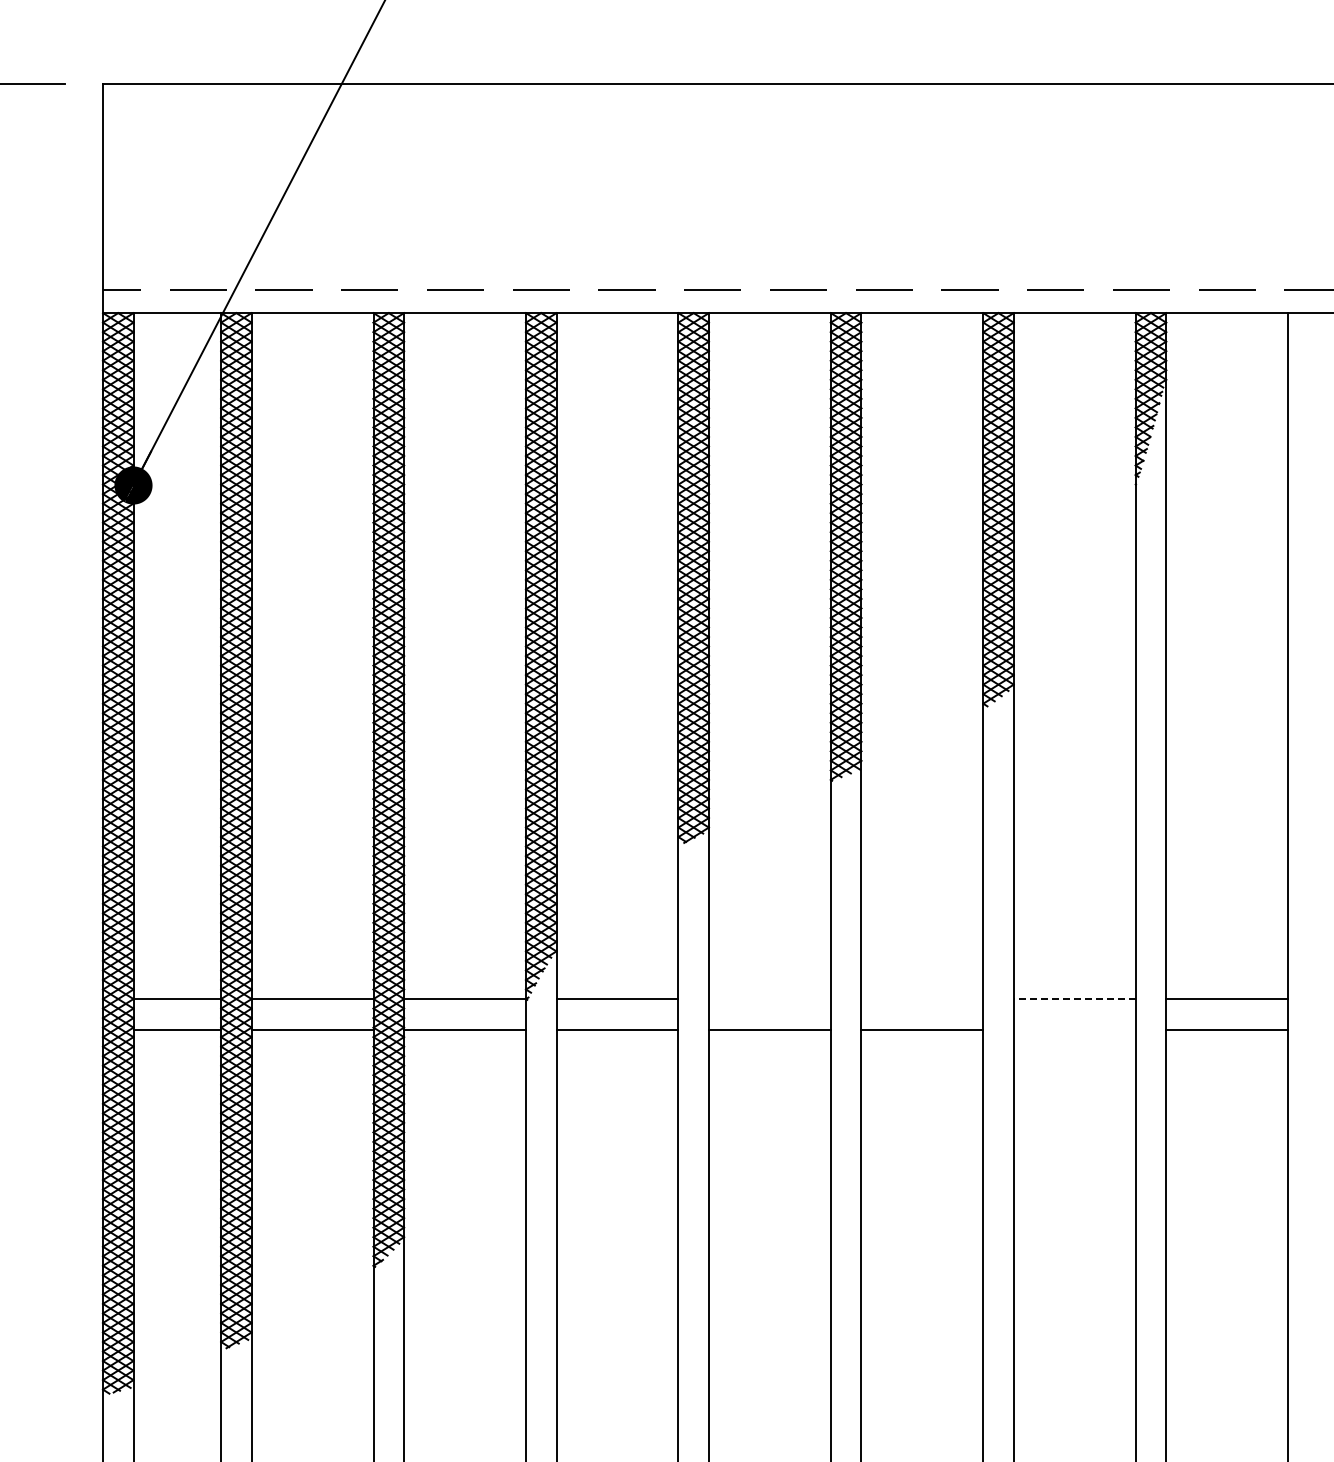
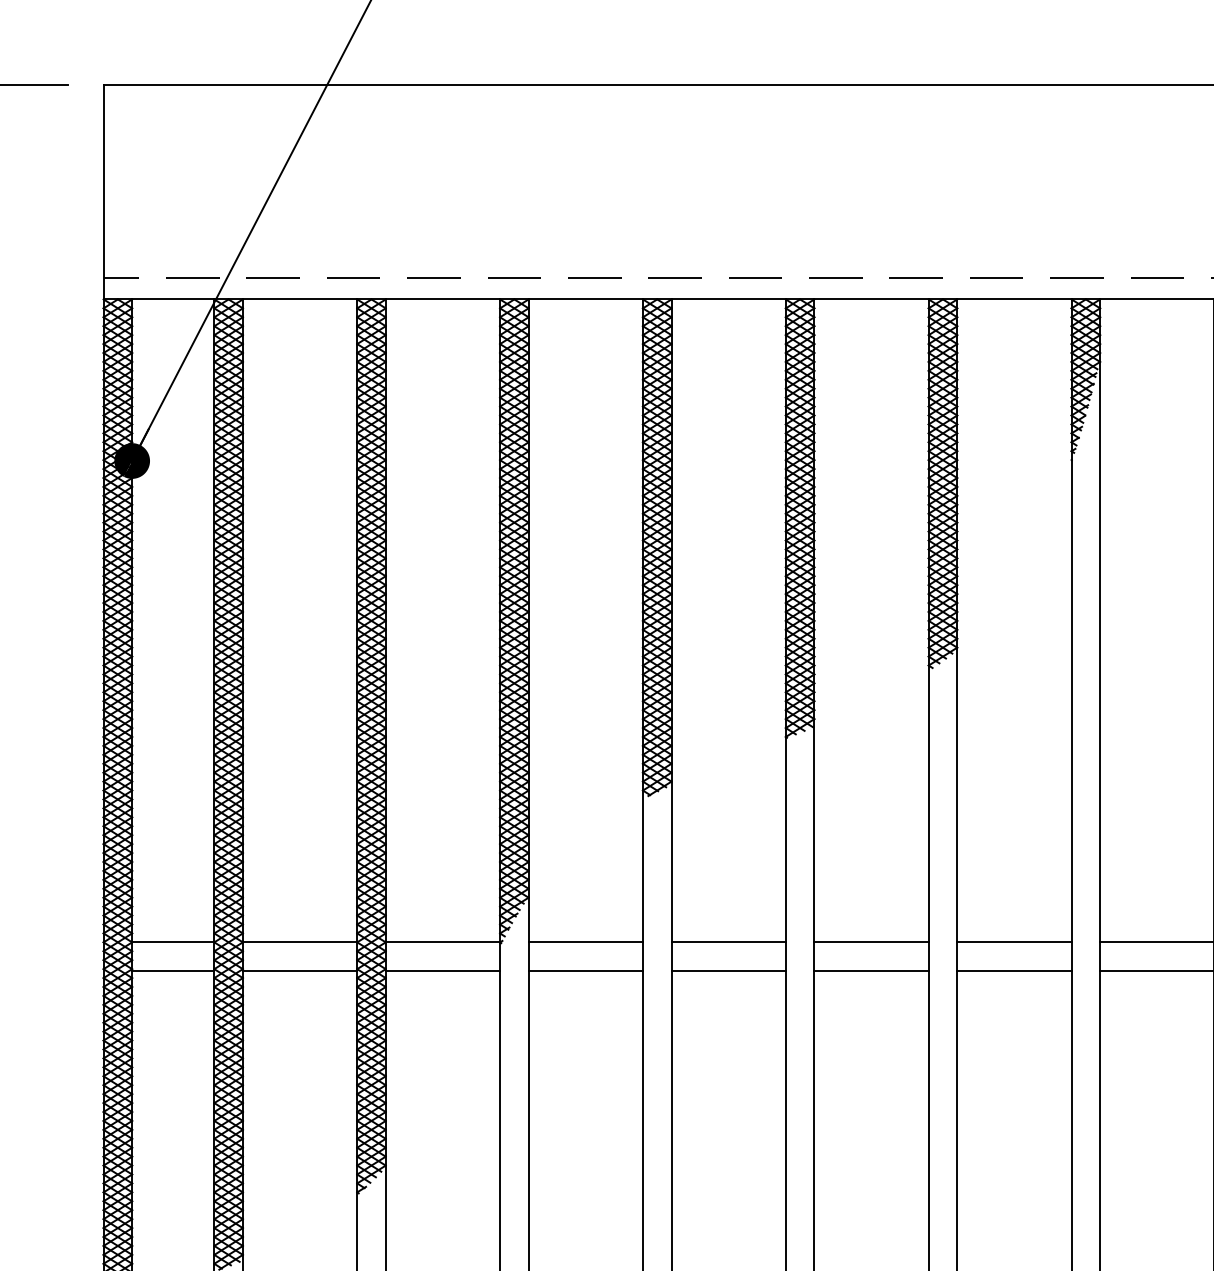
line: (769, 999) -> (728, 942), added
line: (922, 999) -> (871, 942), added
line: (1074, 999) -> (1014, 942), dashed -> solid
line: (1074, 1029) -> (1014, 970), added

